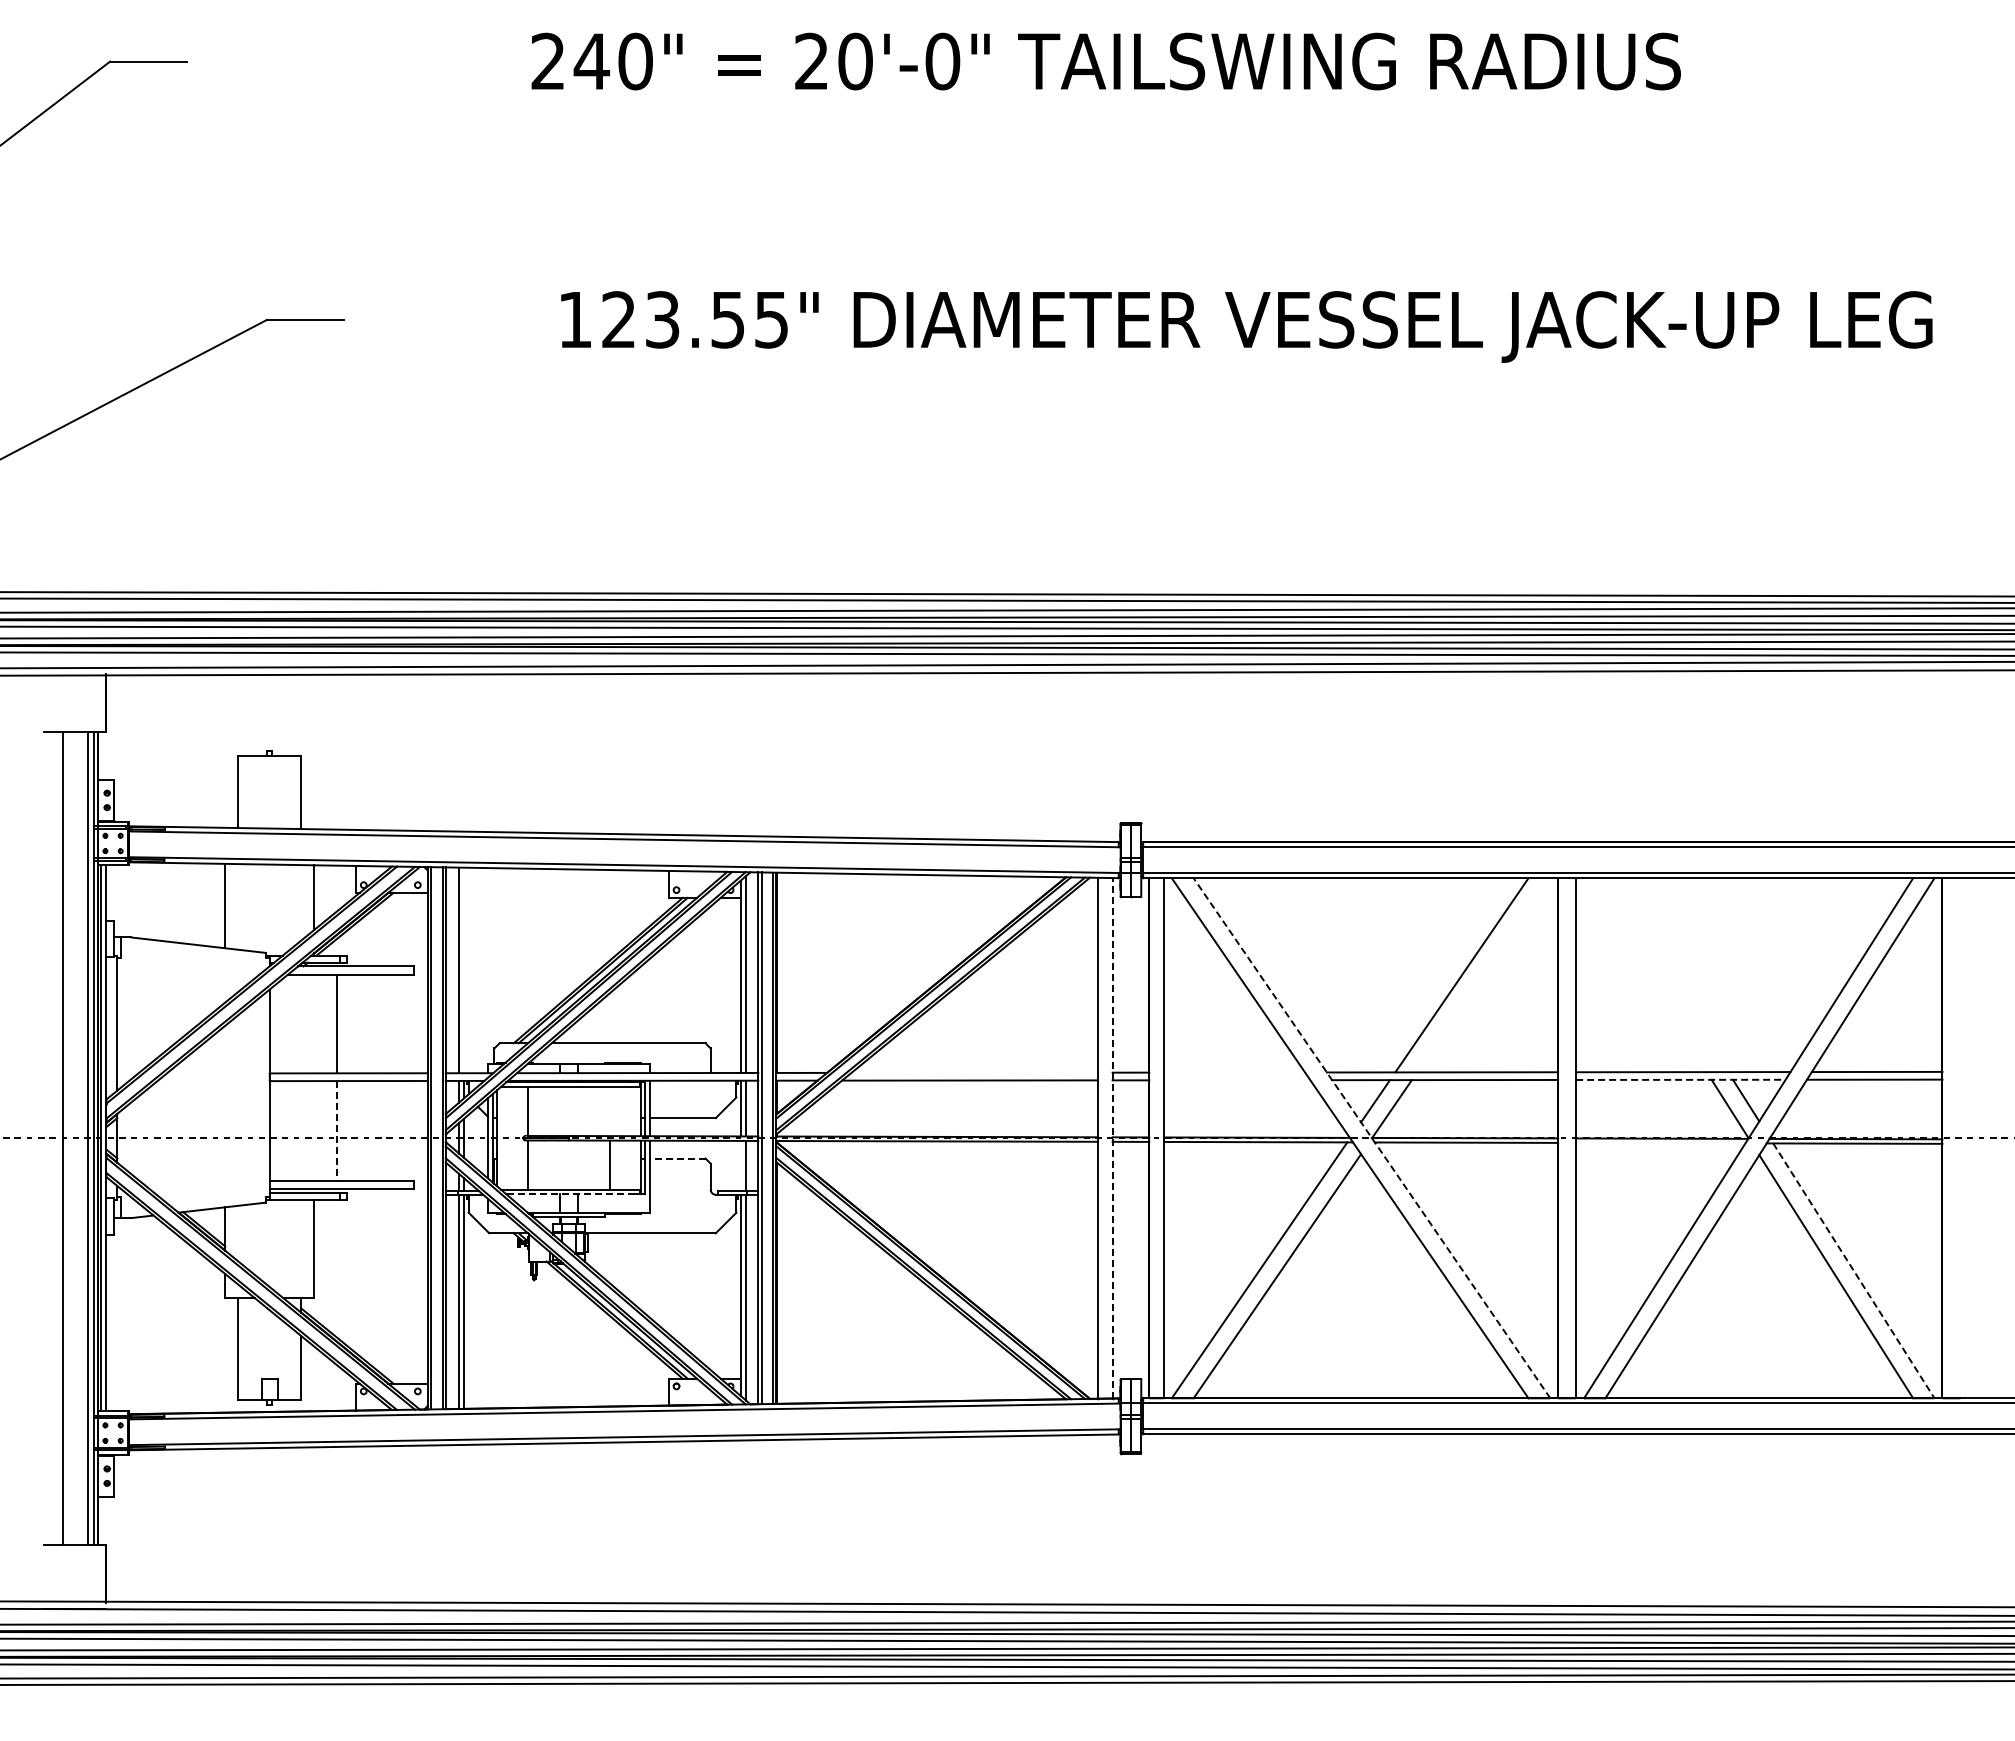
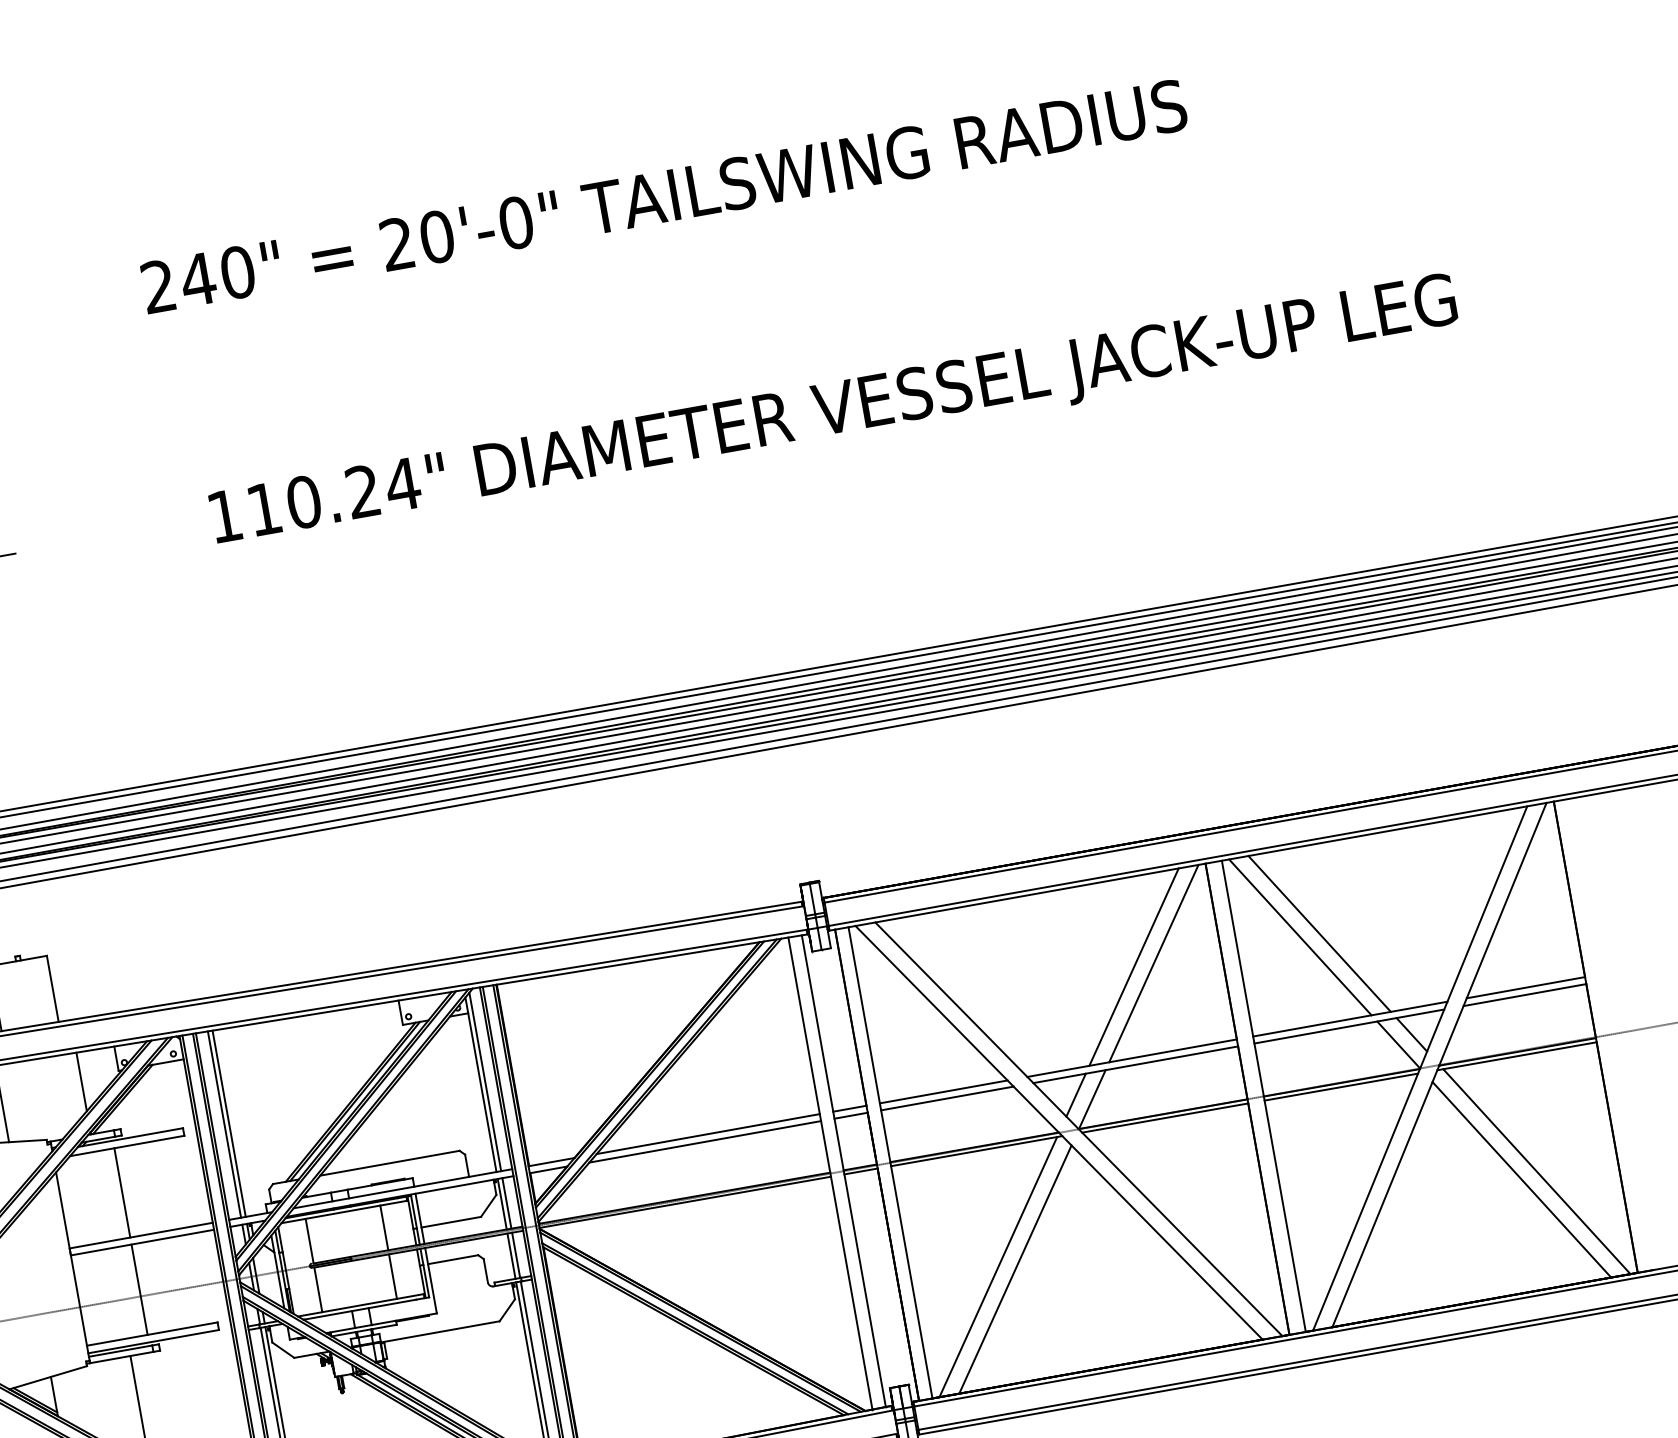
text: (695, 319) -> (333, 496), 123.55" -> 110.24"
line: (464, 970) -> (229, 1123), added
line: (1483, 975) -> (1153, 963), added
line: (1645, 975) -> (1300, 937), added
line: (1666, 975) -> (1319, 934), added
line: (974, 1072) -> (708, 1133), added
line: (1234, 1072) -> (943, 1091), added
line: (1680, 1079) -> (1348, 1026), dashed -> solid
line: (1237, 1080) -> (947, 1098), added
line: (610, 1111) -> (384, 1227), added
line: (336, 1130) -> (139, 1289), dashed -> solid
line: (1112, 1137) -> (843, 1170), dashed -> solid
line: (1371, 1137) -> (1078, 1128), dashed -> solid
line: (1660, 1142) -> (1340, 1086), added
line: (677, 1158) -> (452, 1259), dashed -> solid
line: (740, 1165) -> (511, 1255), added
line: (569, 1194) -> (360, 1309), dashed -> solid
line: (1853, 1270) -> (1536, 1171), dashed -> solid

